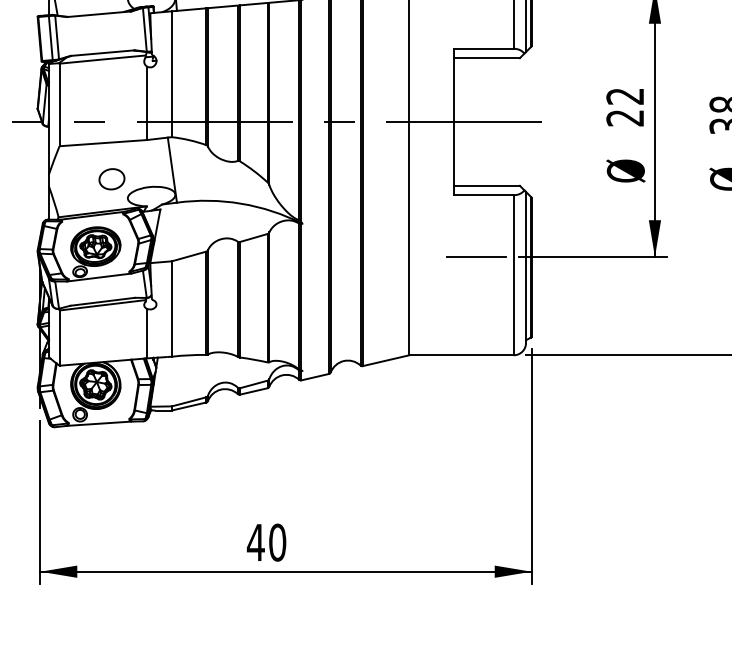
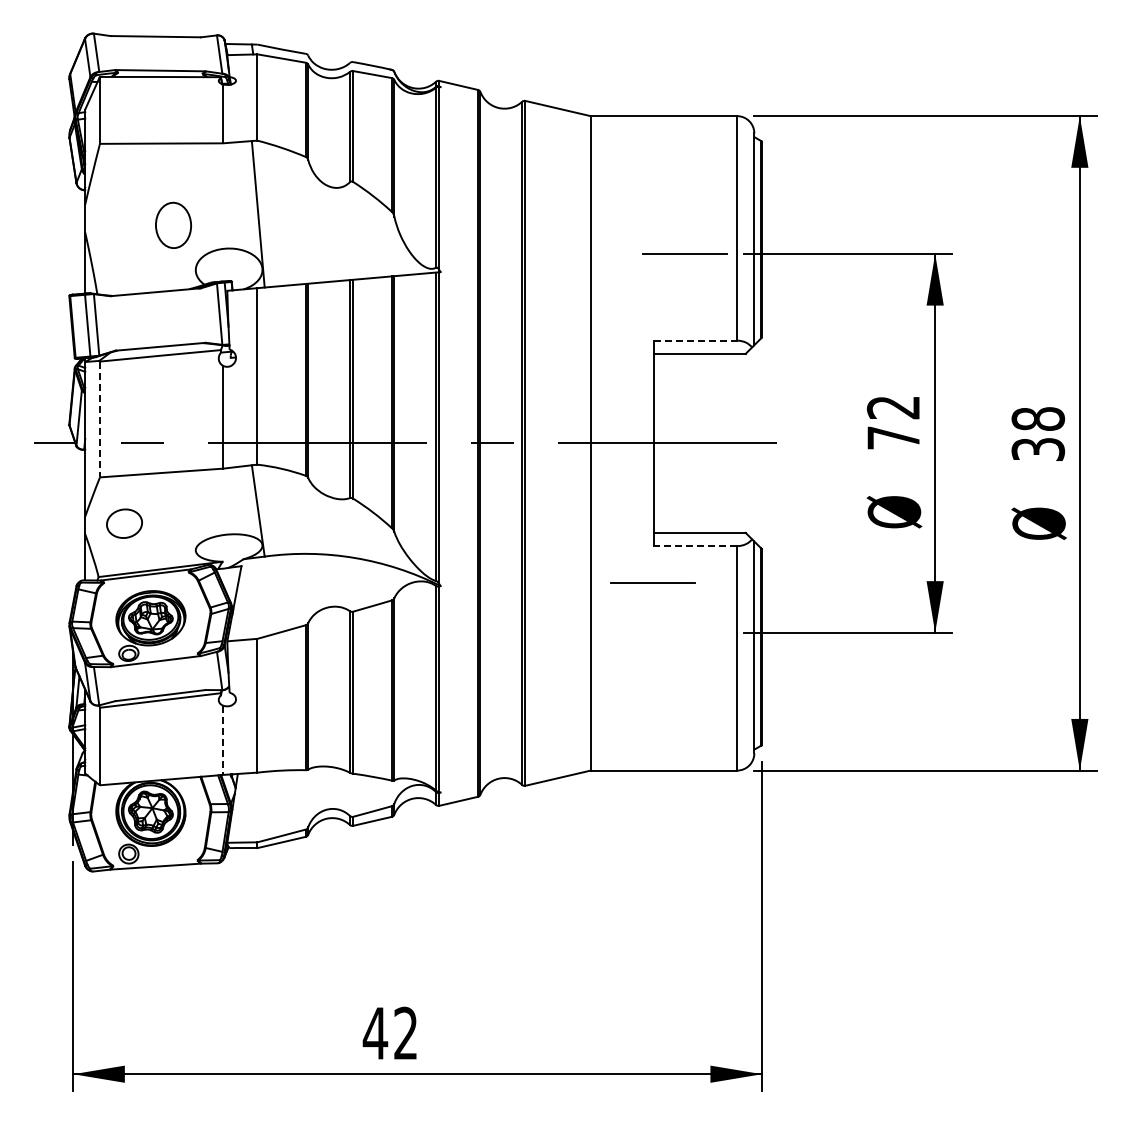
line: (484, 48) -> (695, 340), solid -> dashed
line: (59, 104) -> (99, 419), solid -> dashed
text: (624, 117) -> (892, 437), 22 -> 72
part: (111, 179) -> (124, 523), moved
line: (484, 195) -> (695, 546), solid -> dashed
line: (476, 256) -> (652, 582), moved
line: (147, 333) -> (223, 740), solid -> dashed
text: (278, 542) -> (406, 1033), 40 -> 42

